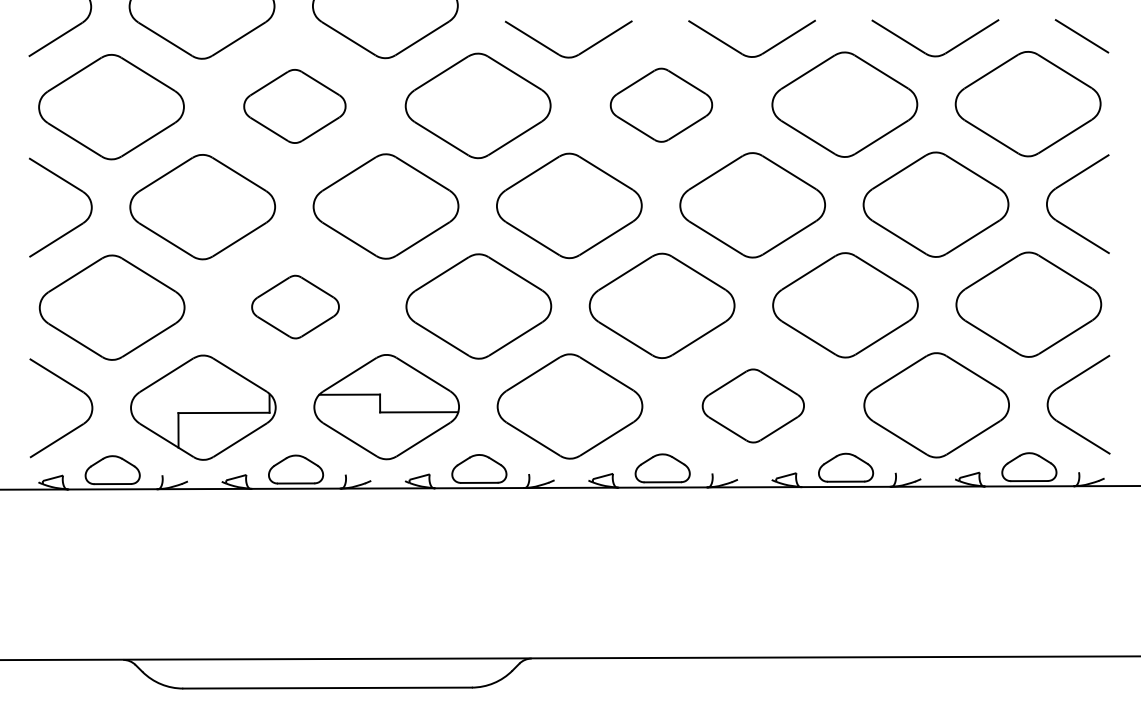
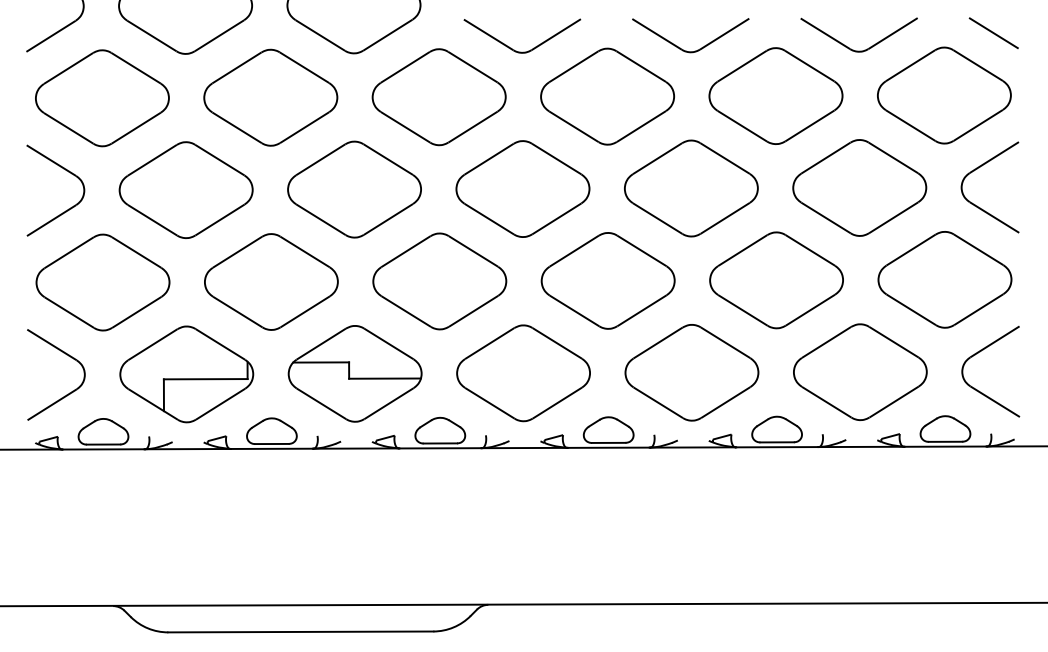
part: (661, 105) -> (607, 96), size x1.43
part: (294, 106) -> (270, 97), size x1.43
part: (295, 306) -> (271, 281), size x1.67
part: (752, 405) -> (691, 372), size x1.43

